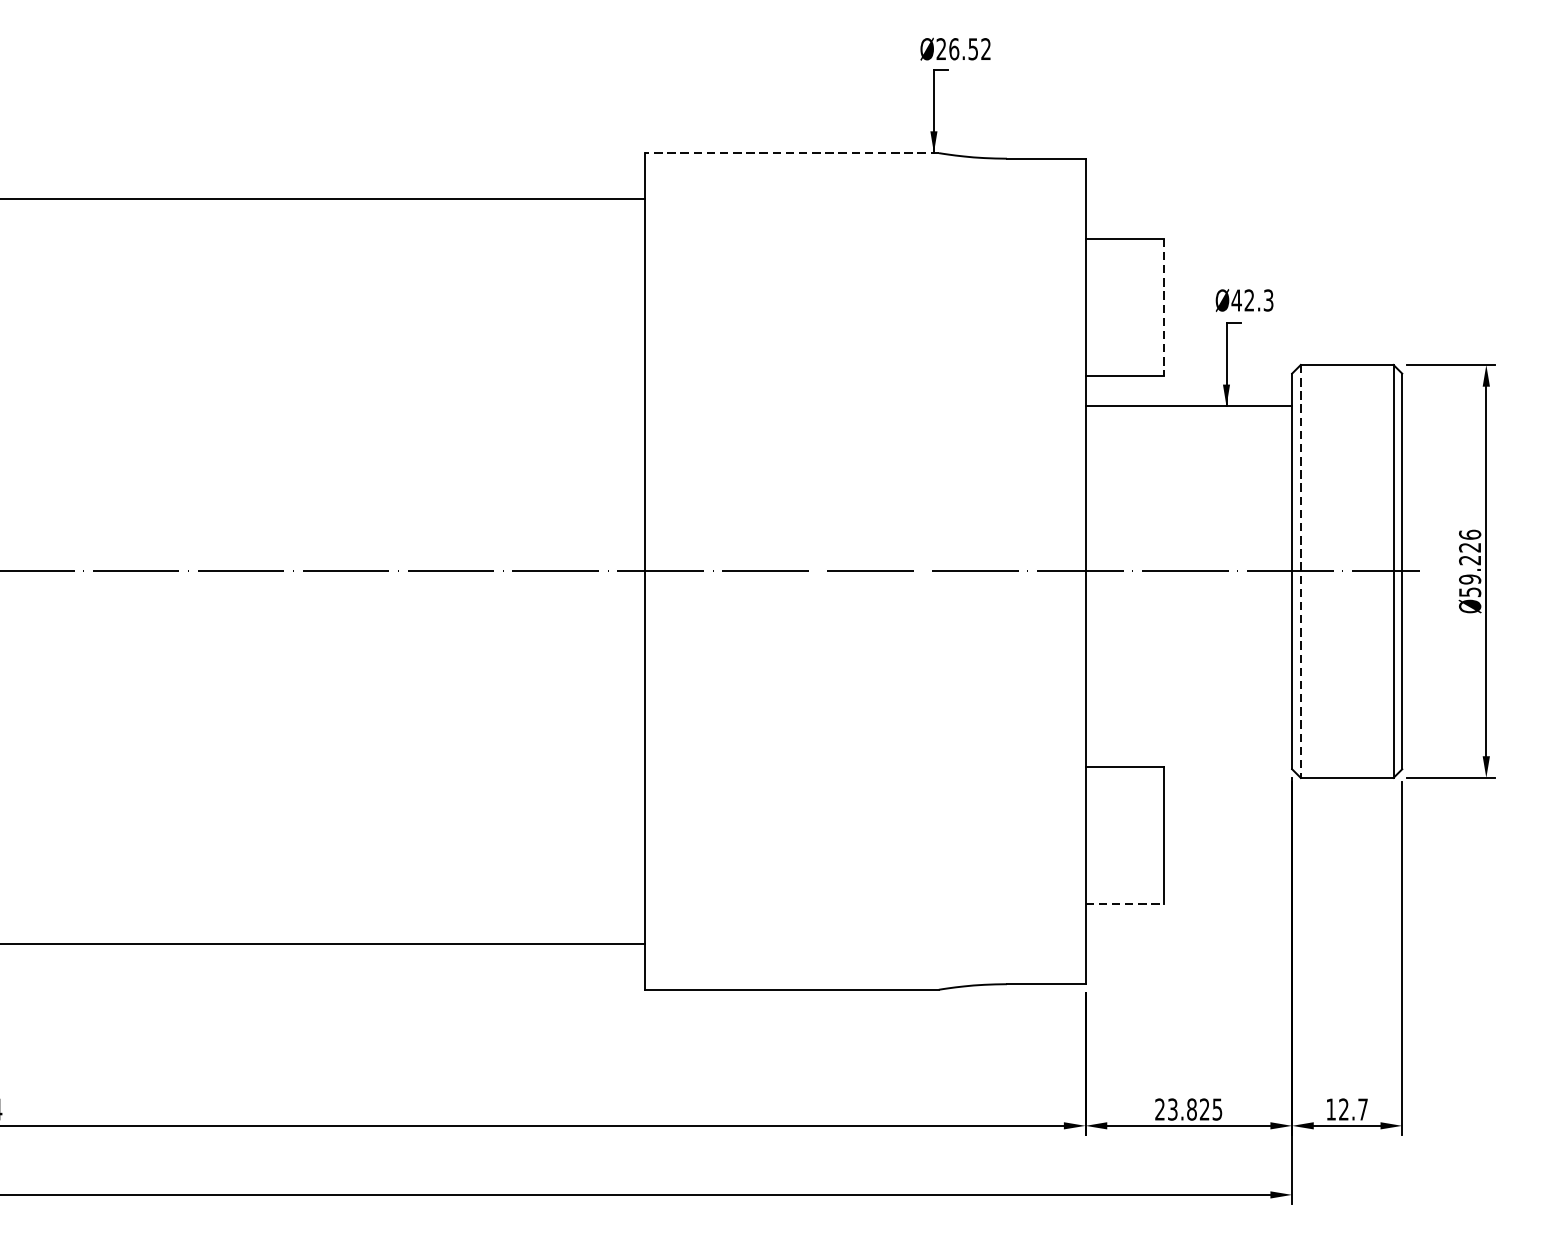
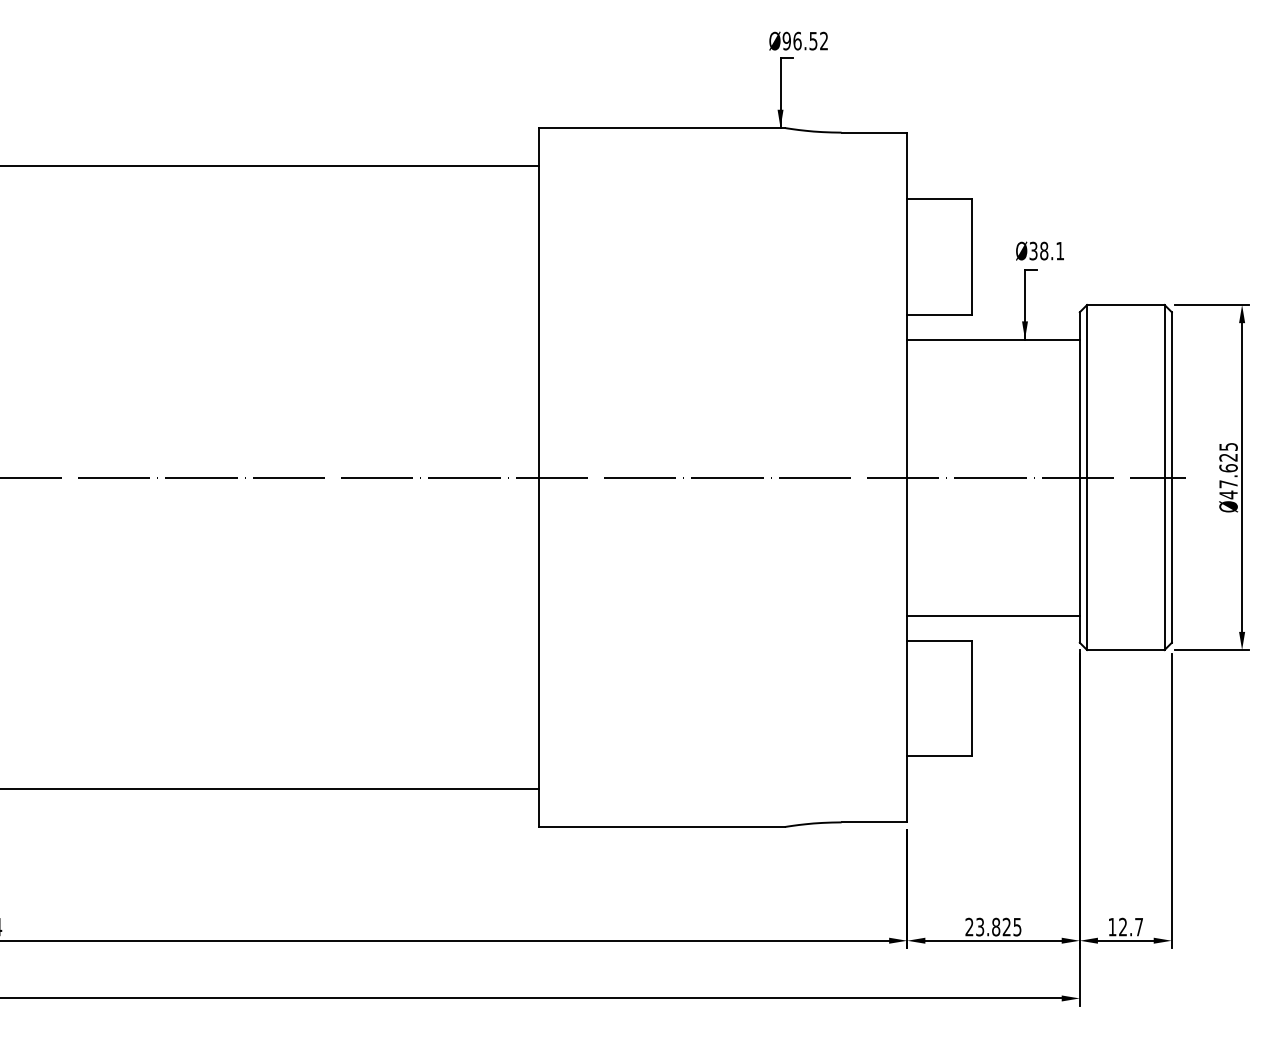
text: (941, 49) -> (786, 41), 26.52 -> 96.52
line: (791, 152) -> (661, 127), dashed -> solid
text: (1252, 299) -> (1046, 250), 42.3 -> 38.1
line: (1163, 308) -> (972, 257), dashed -> solid
text: (1470, 563) -> (1228, 470), 59.226 -> 47.625
line: (1301, 571) -> (1087, 477), dashed -> solid
line: (1188, 736) -> (993, 615), added
line: (1124, 904) -> (939, 755), dashed -> solid

